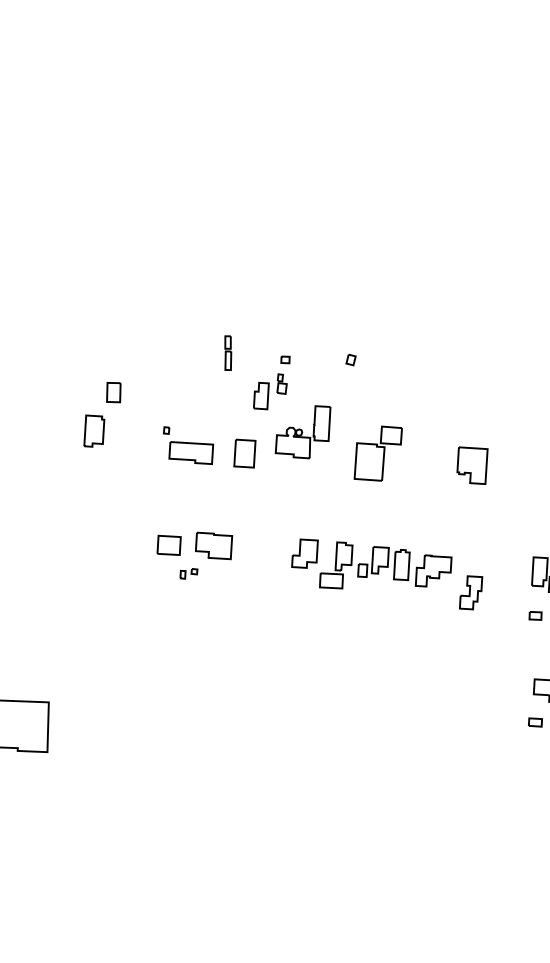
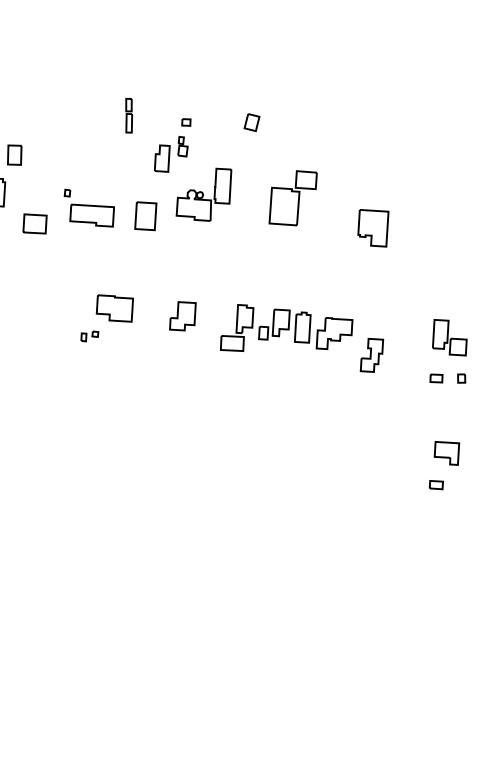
part: (350, 359) -> (251, 122), size x1.6
part: (377, 453) -> (292, 198), moved
part: (168, 544) -> (34, 223), moved
part: (304, 553) -> (182, 316), moved

